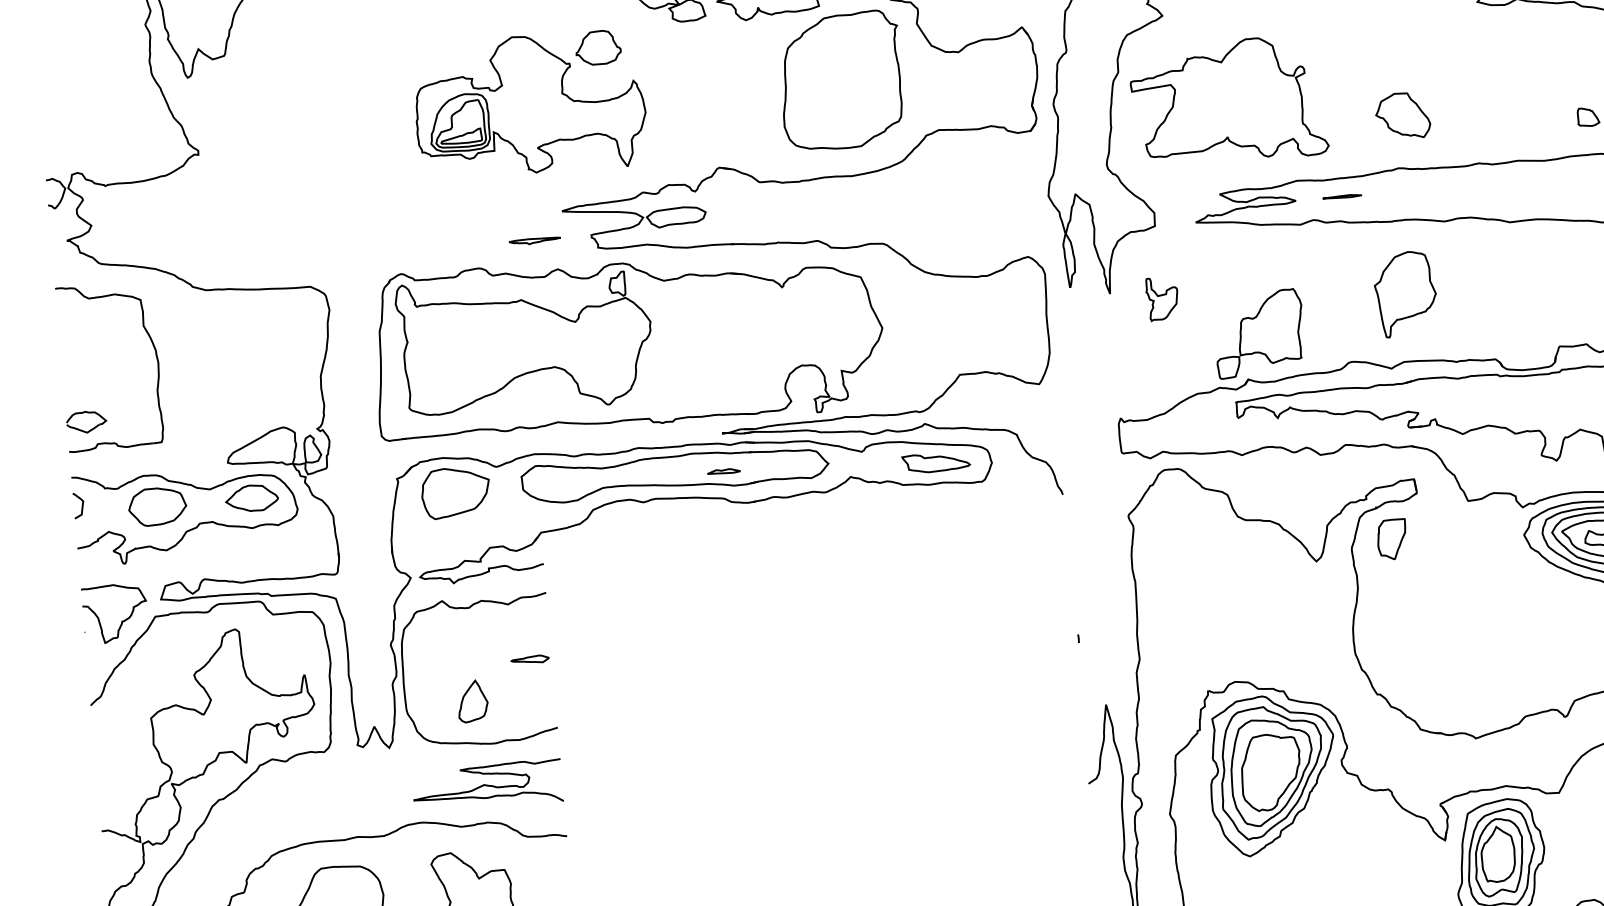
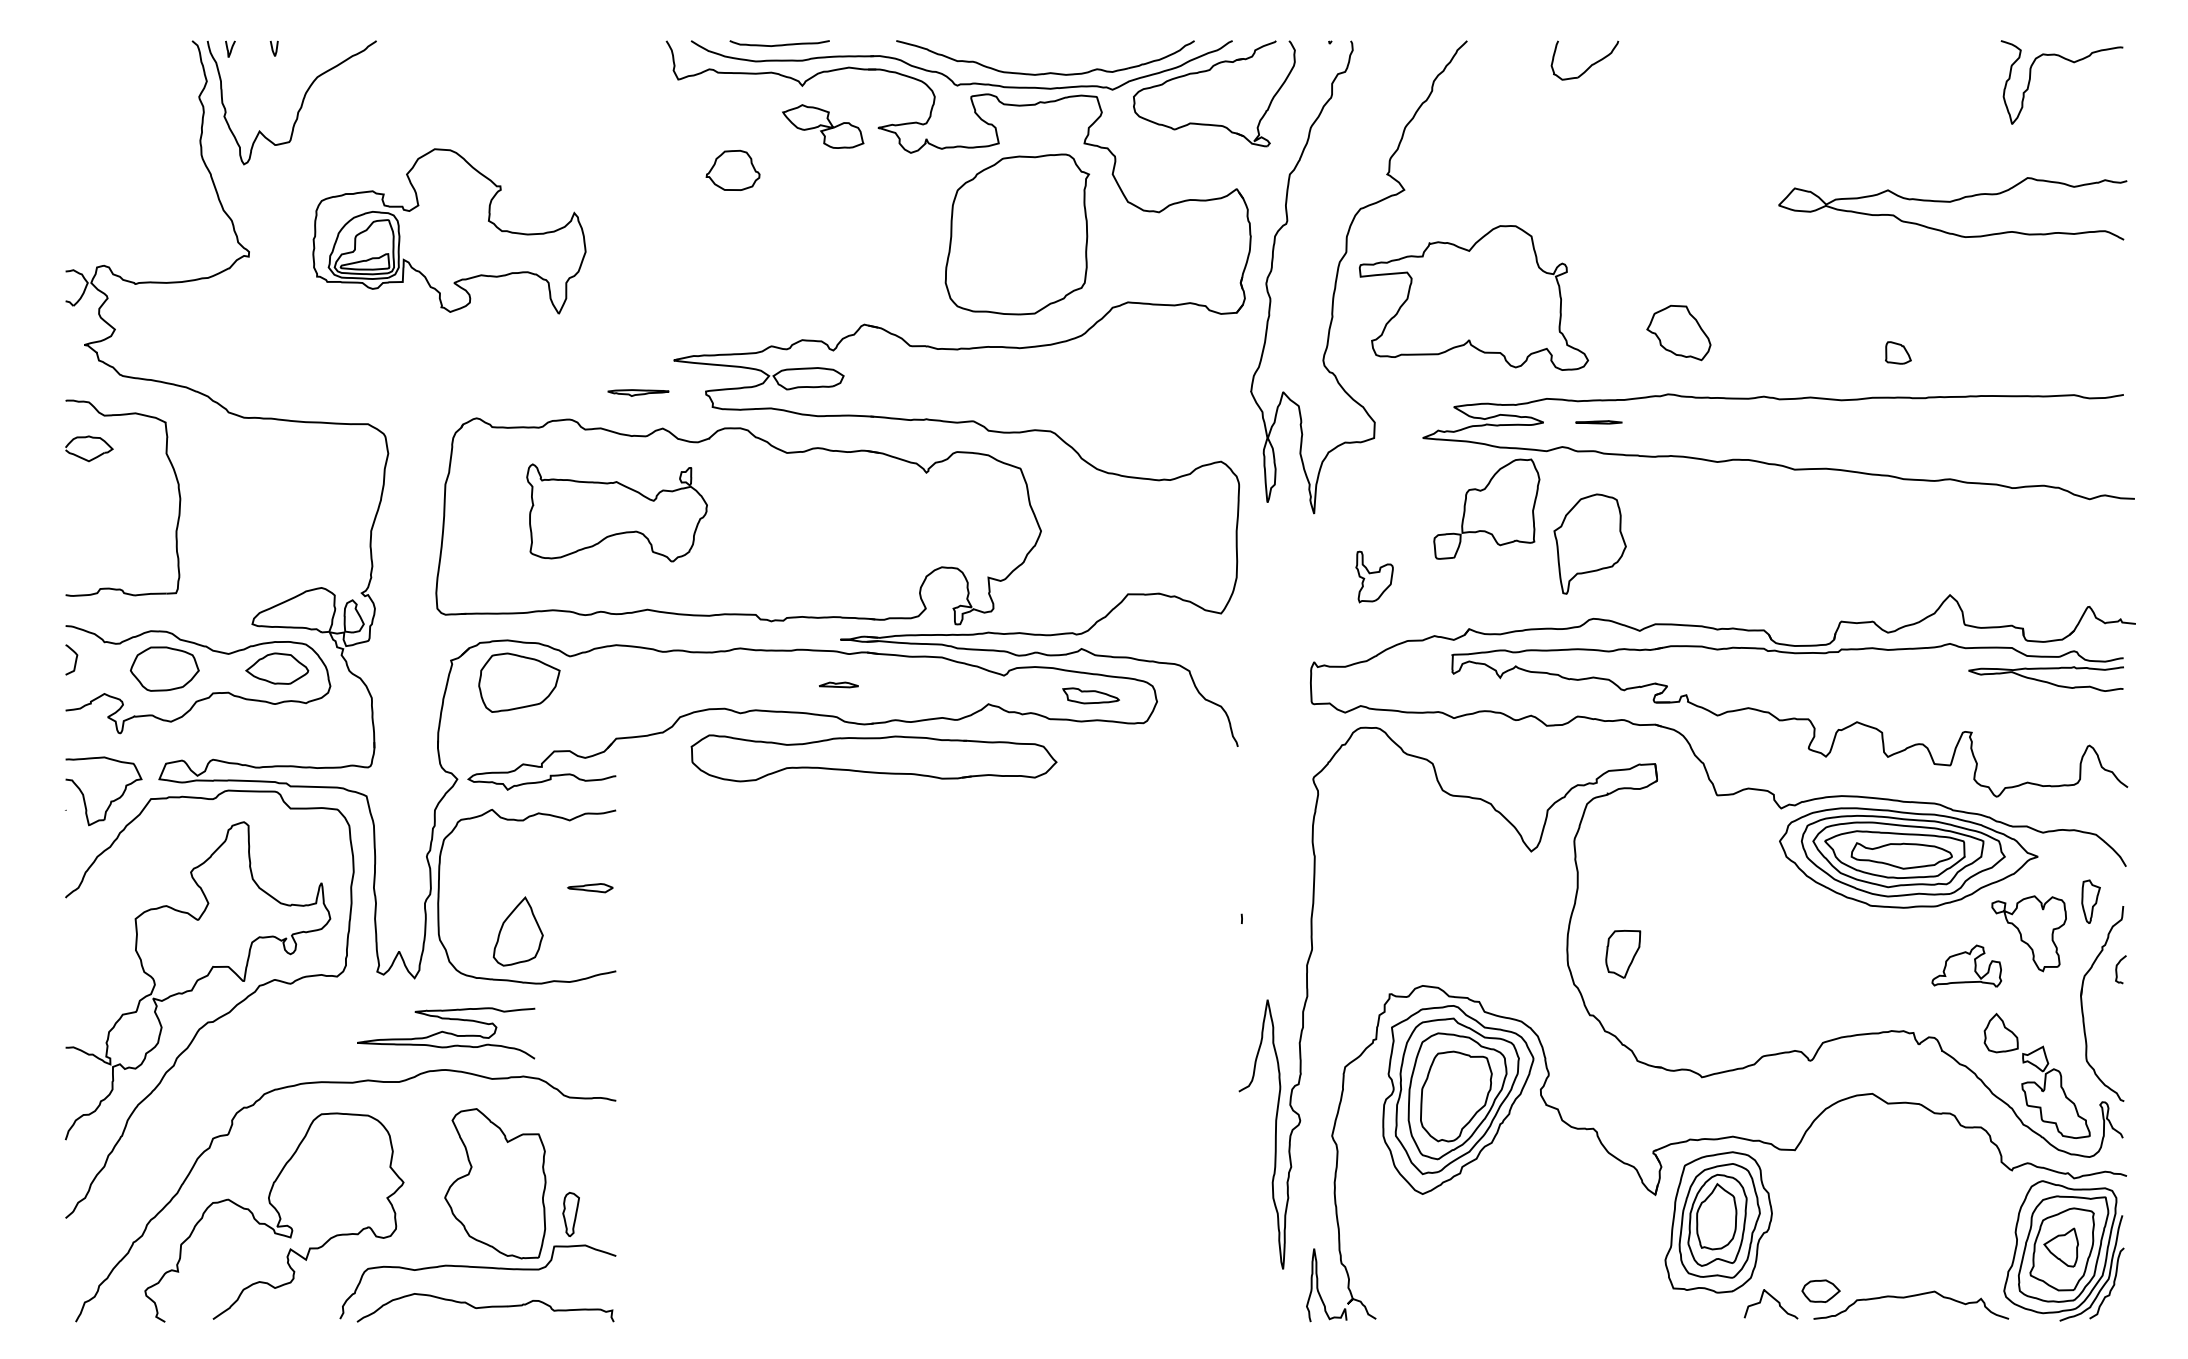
part: (530, 105) -> (449, 231), moved
part: (1405, 293) -> (1589, 543), moved
part: (1162, 298) -> (1374, 576), moved
part: (1259, 333) -> (1486, 508), moved
part: (525, 342) -> (616, 512), size x0.6
part: (86, 421) -> (89, 448), moved
part: (935, 462) -> (1090, 695), size x0.7
part: (674, 473) -> (873, 758), moved
part: (1392, 539) -> (1623, 954), moved
part: (472, 701) -> (517, 931), size x1.4
curve: (487, 786) -> (446, 1033), moved

